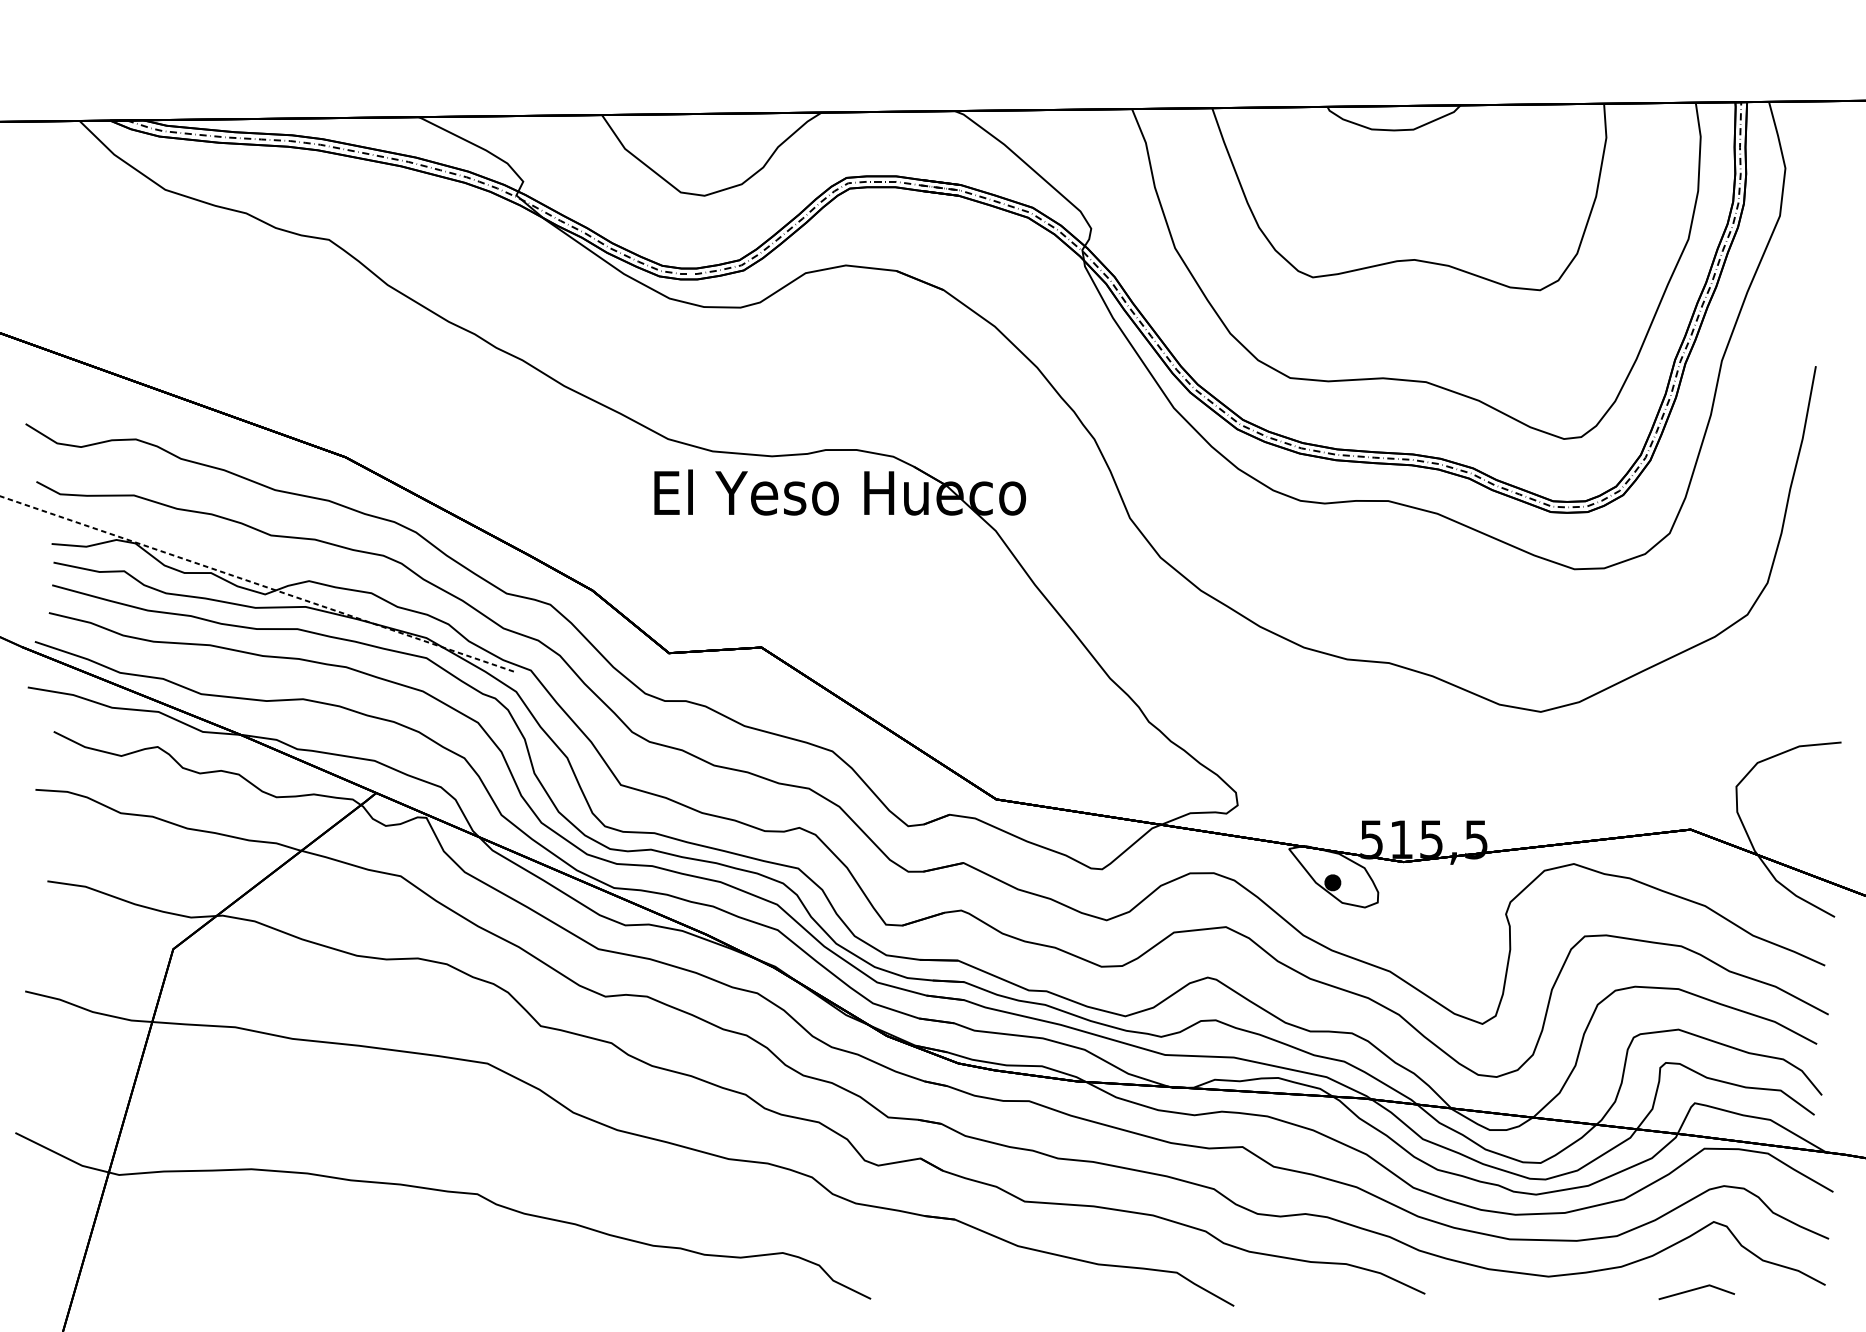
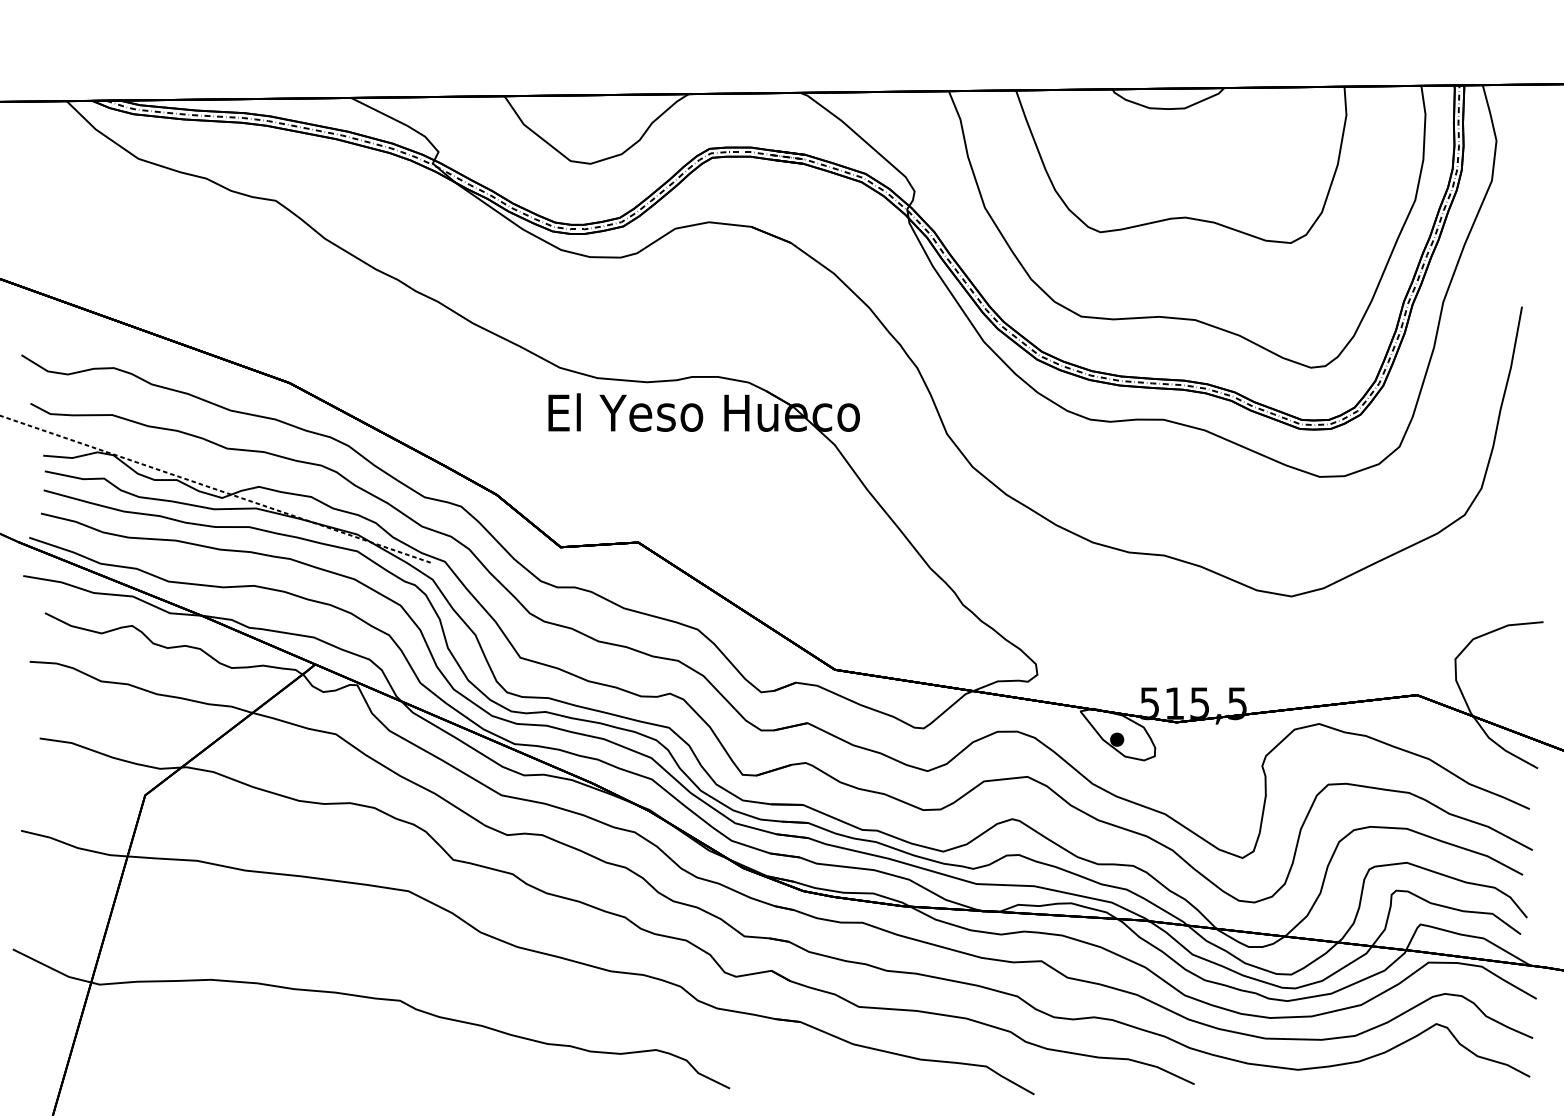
line: (1695, 1290) -> (1421, 1081), removed

